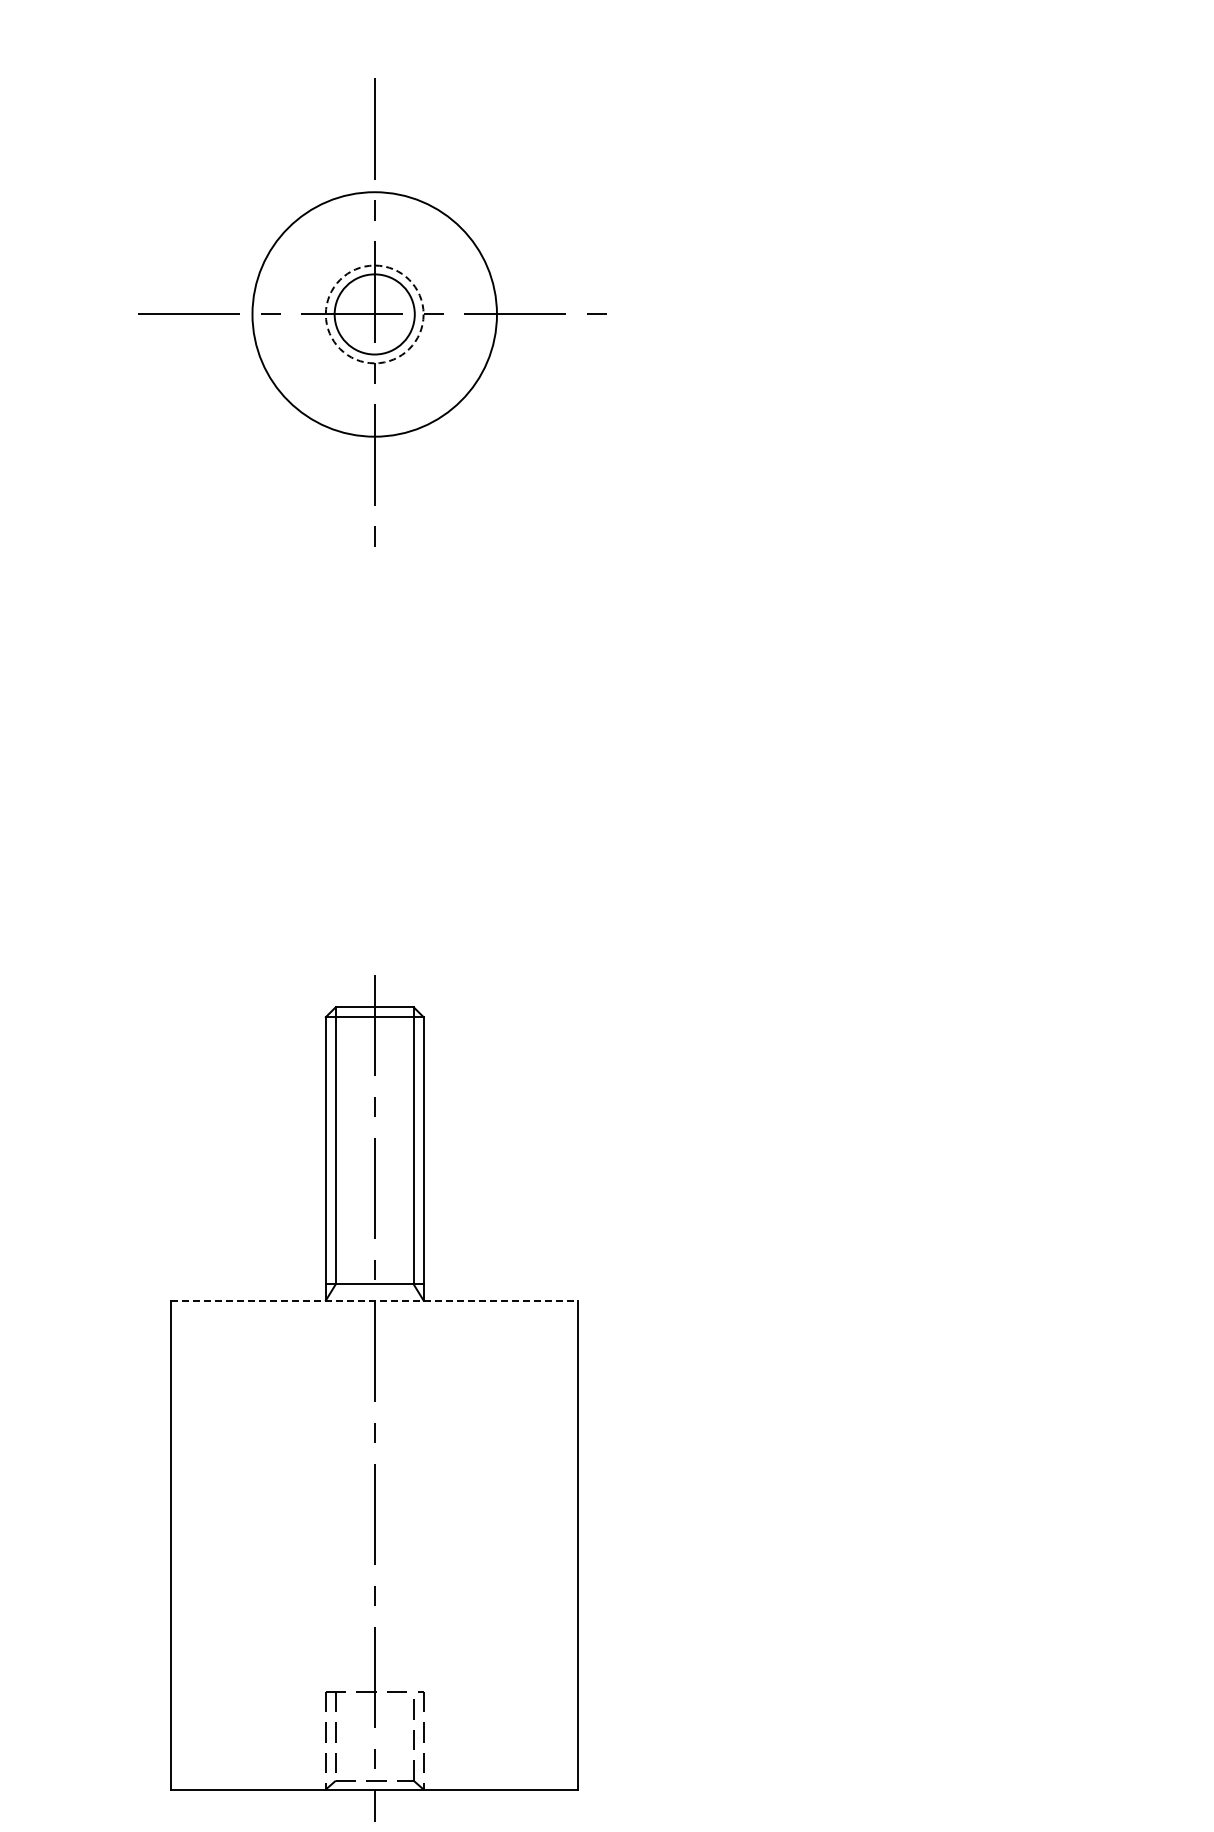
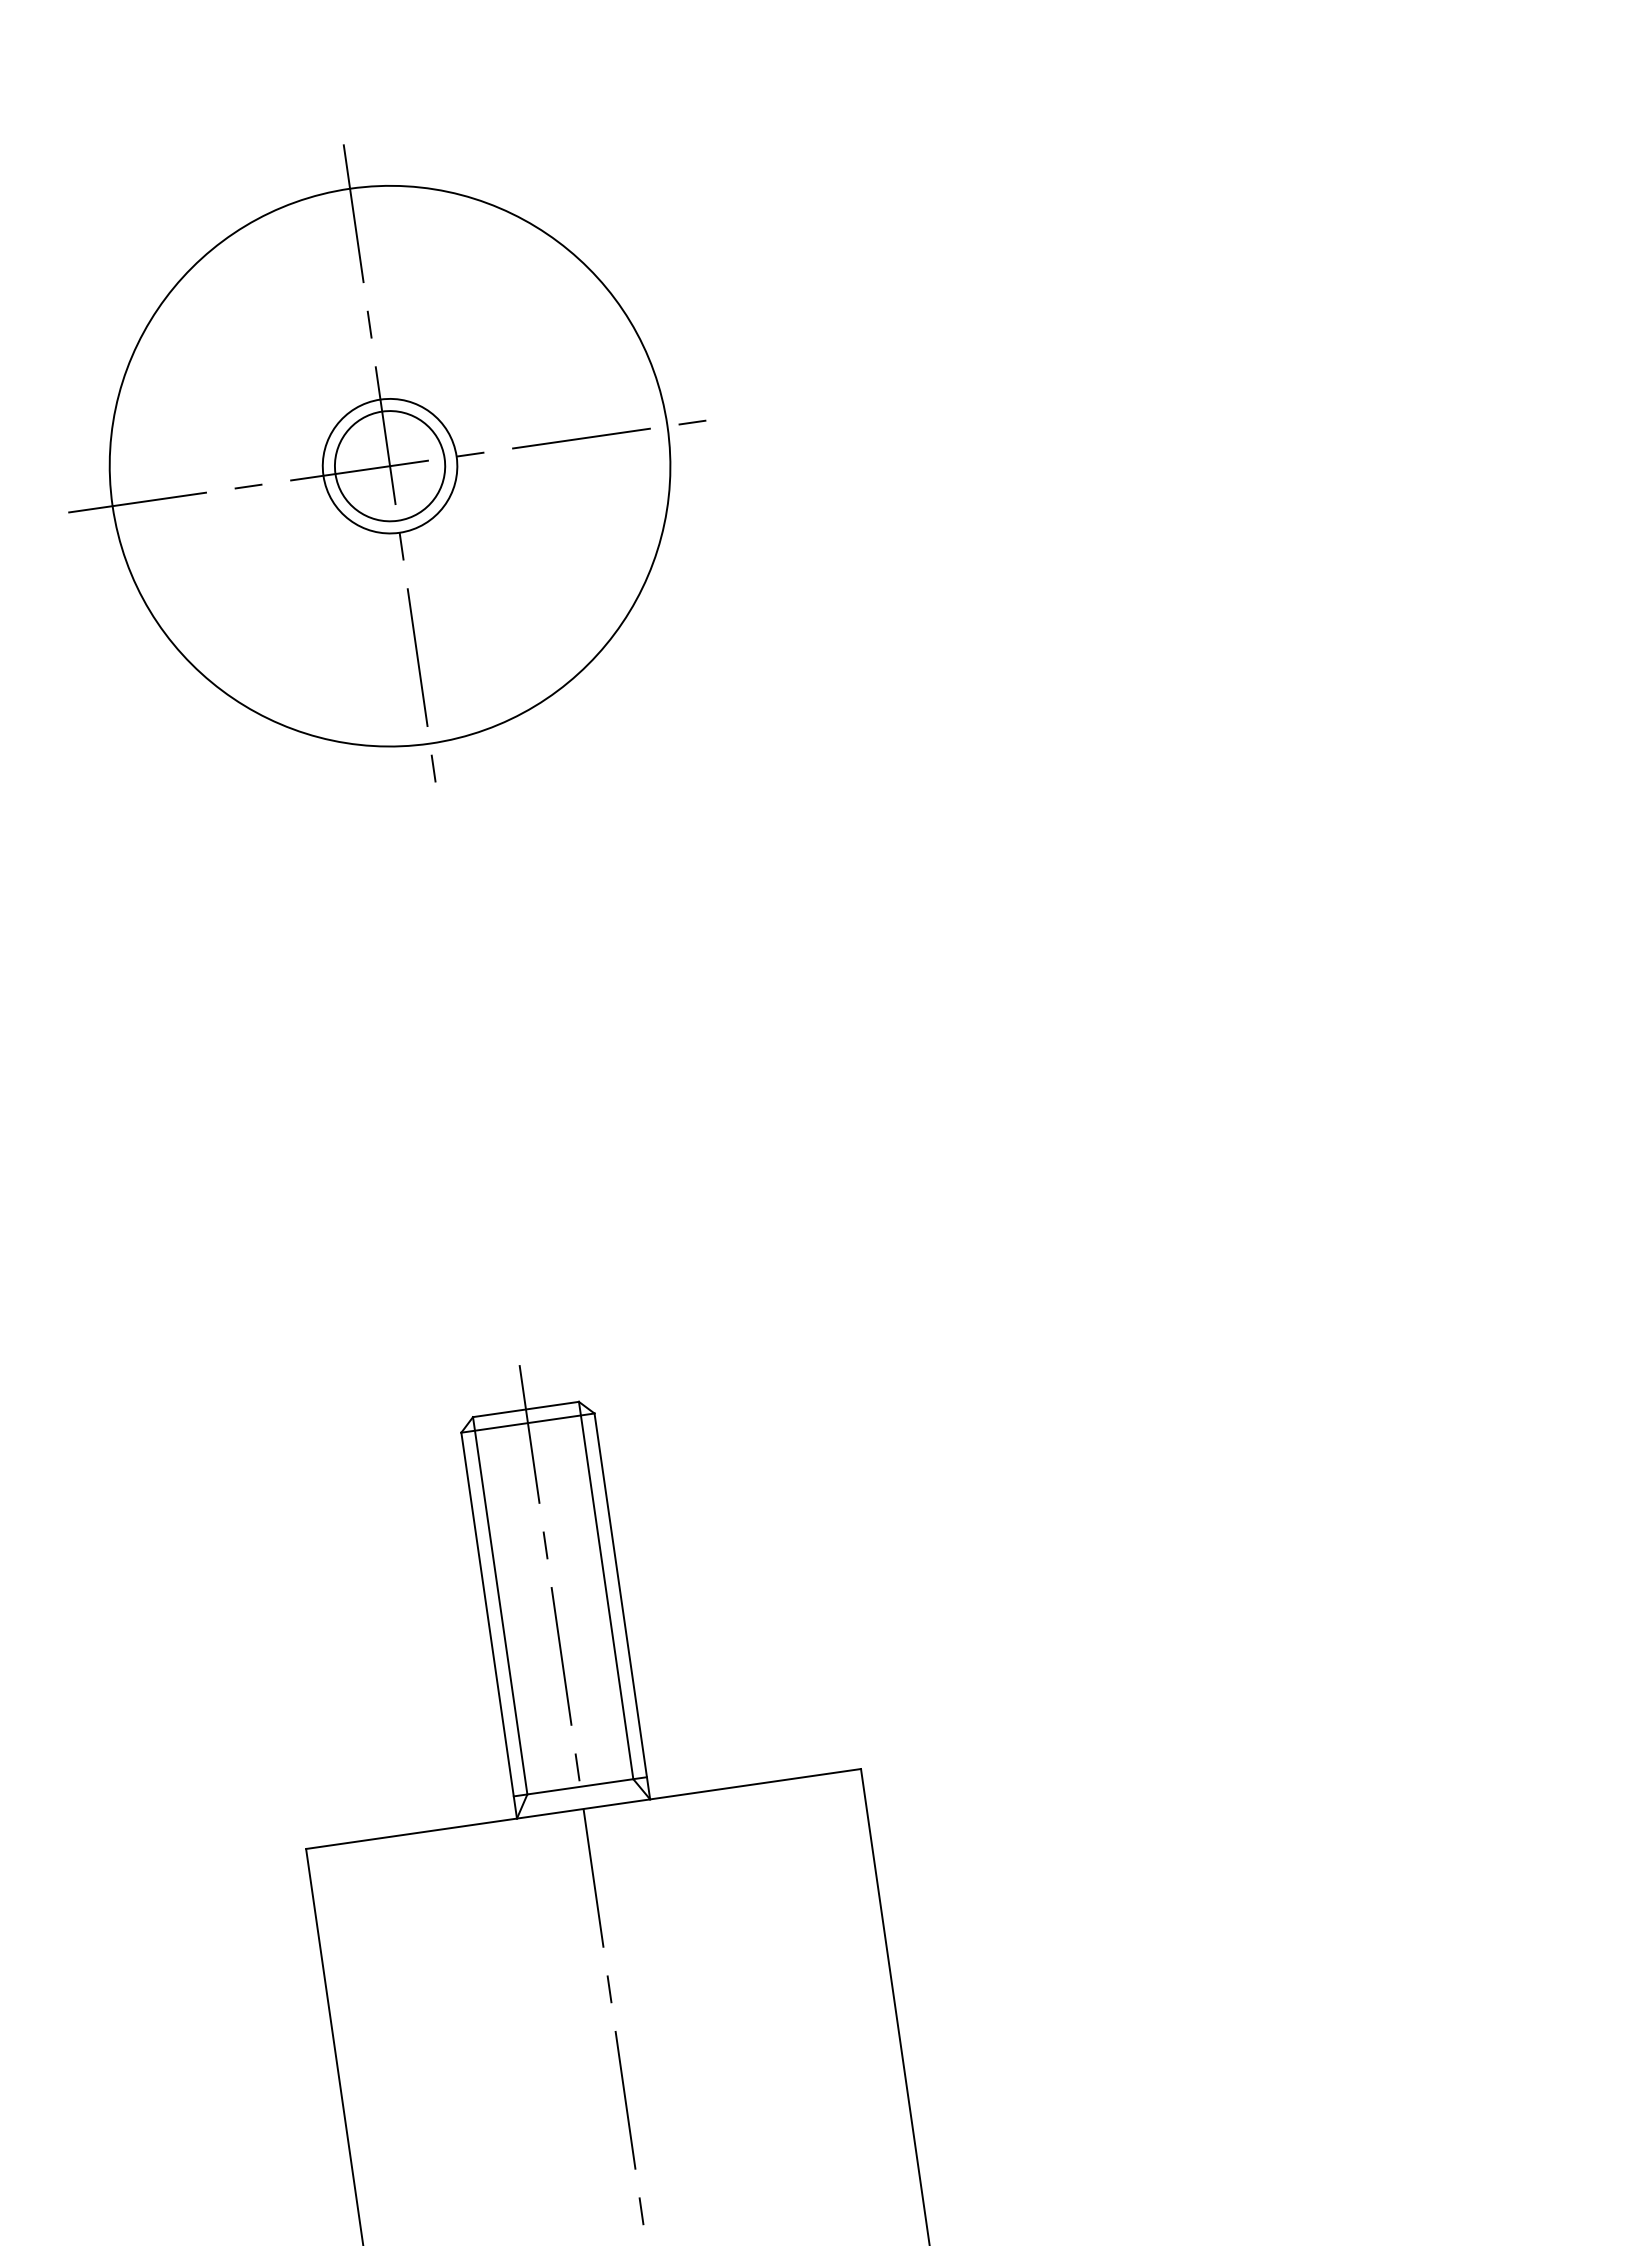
circle: (374, 314) -> (389, 466), dashed -> solid
circle: (374, 314) -> (389, 466), size x1.67
line: (374, 1300) -> (583, 1808), dashed -> solid

